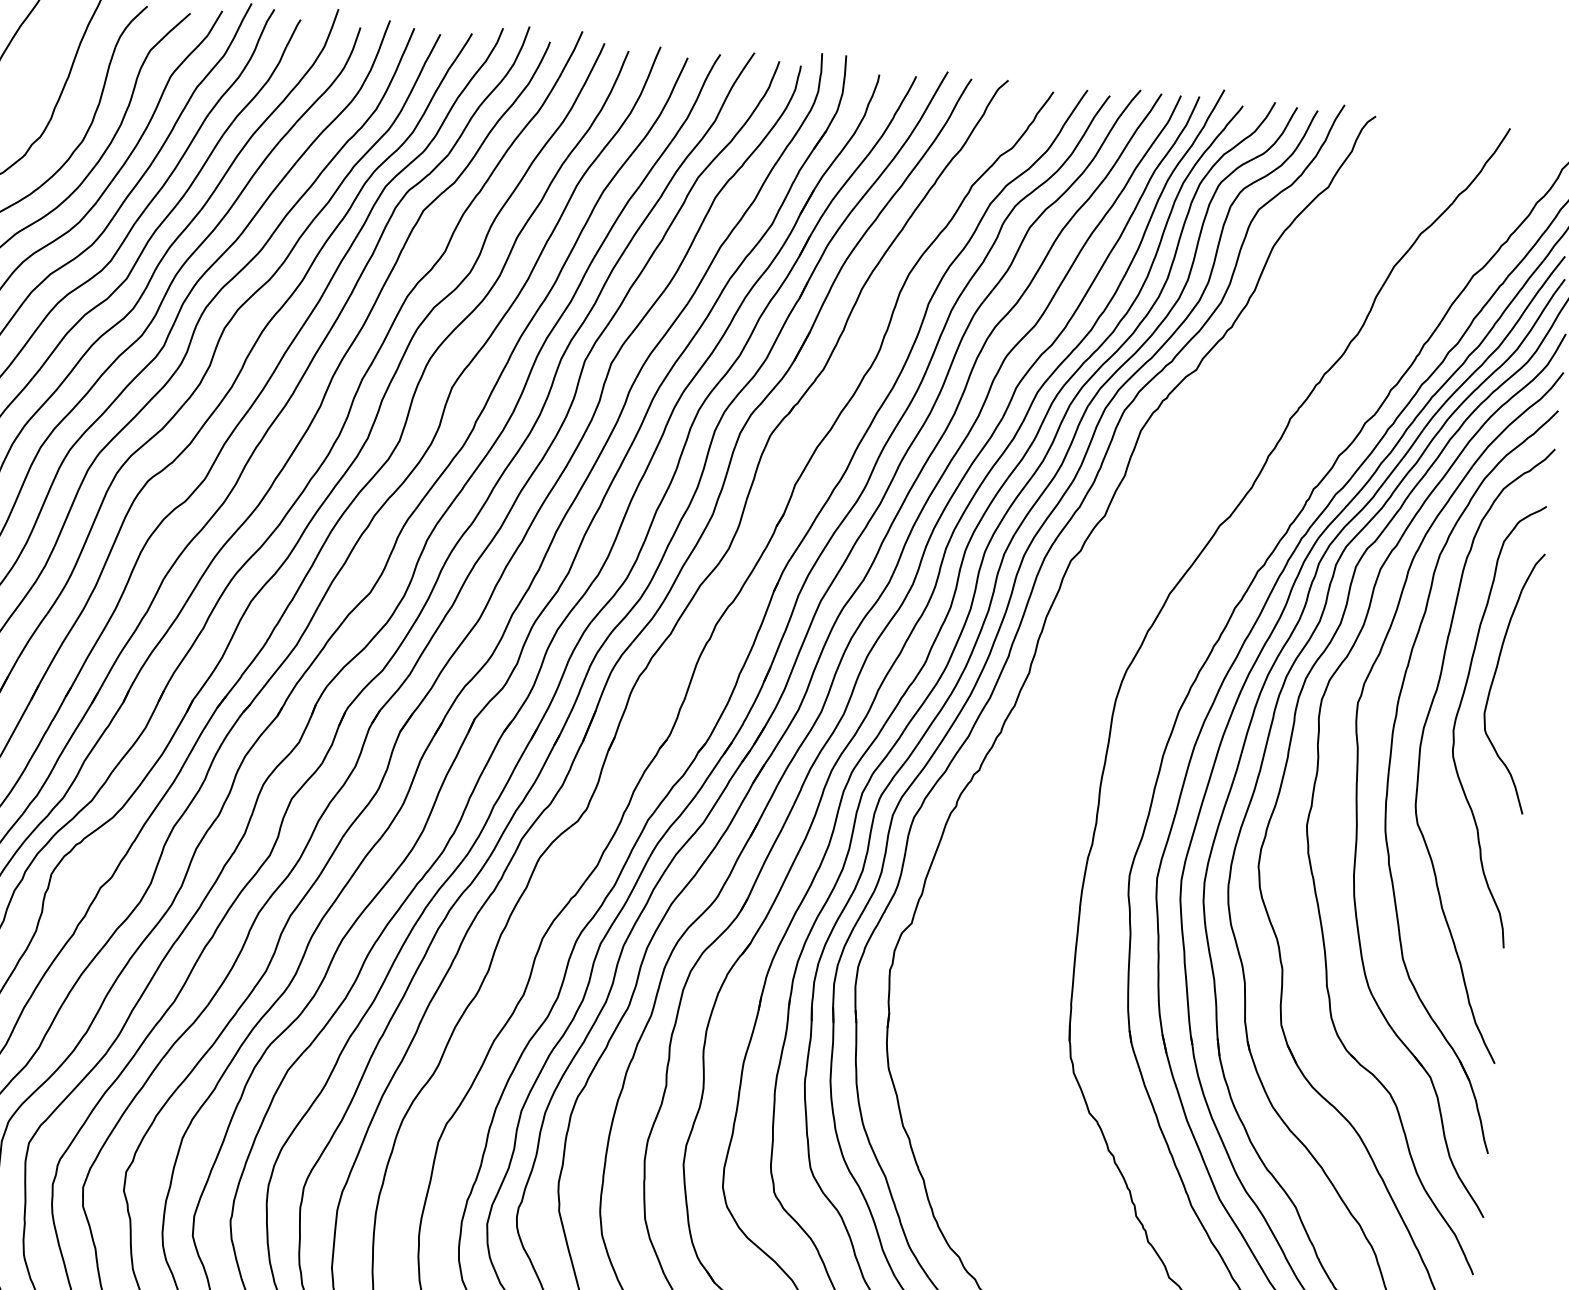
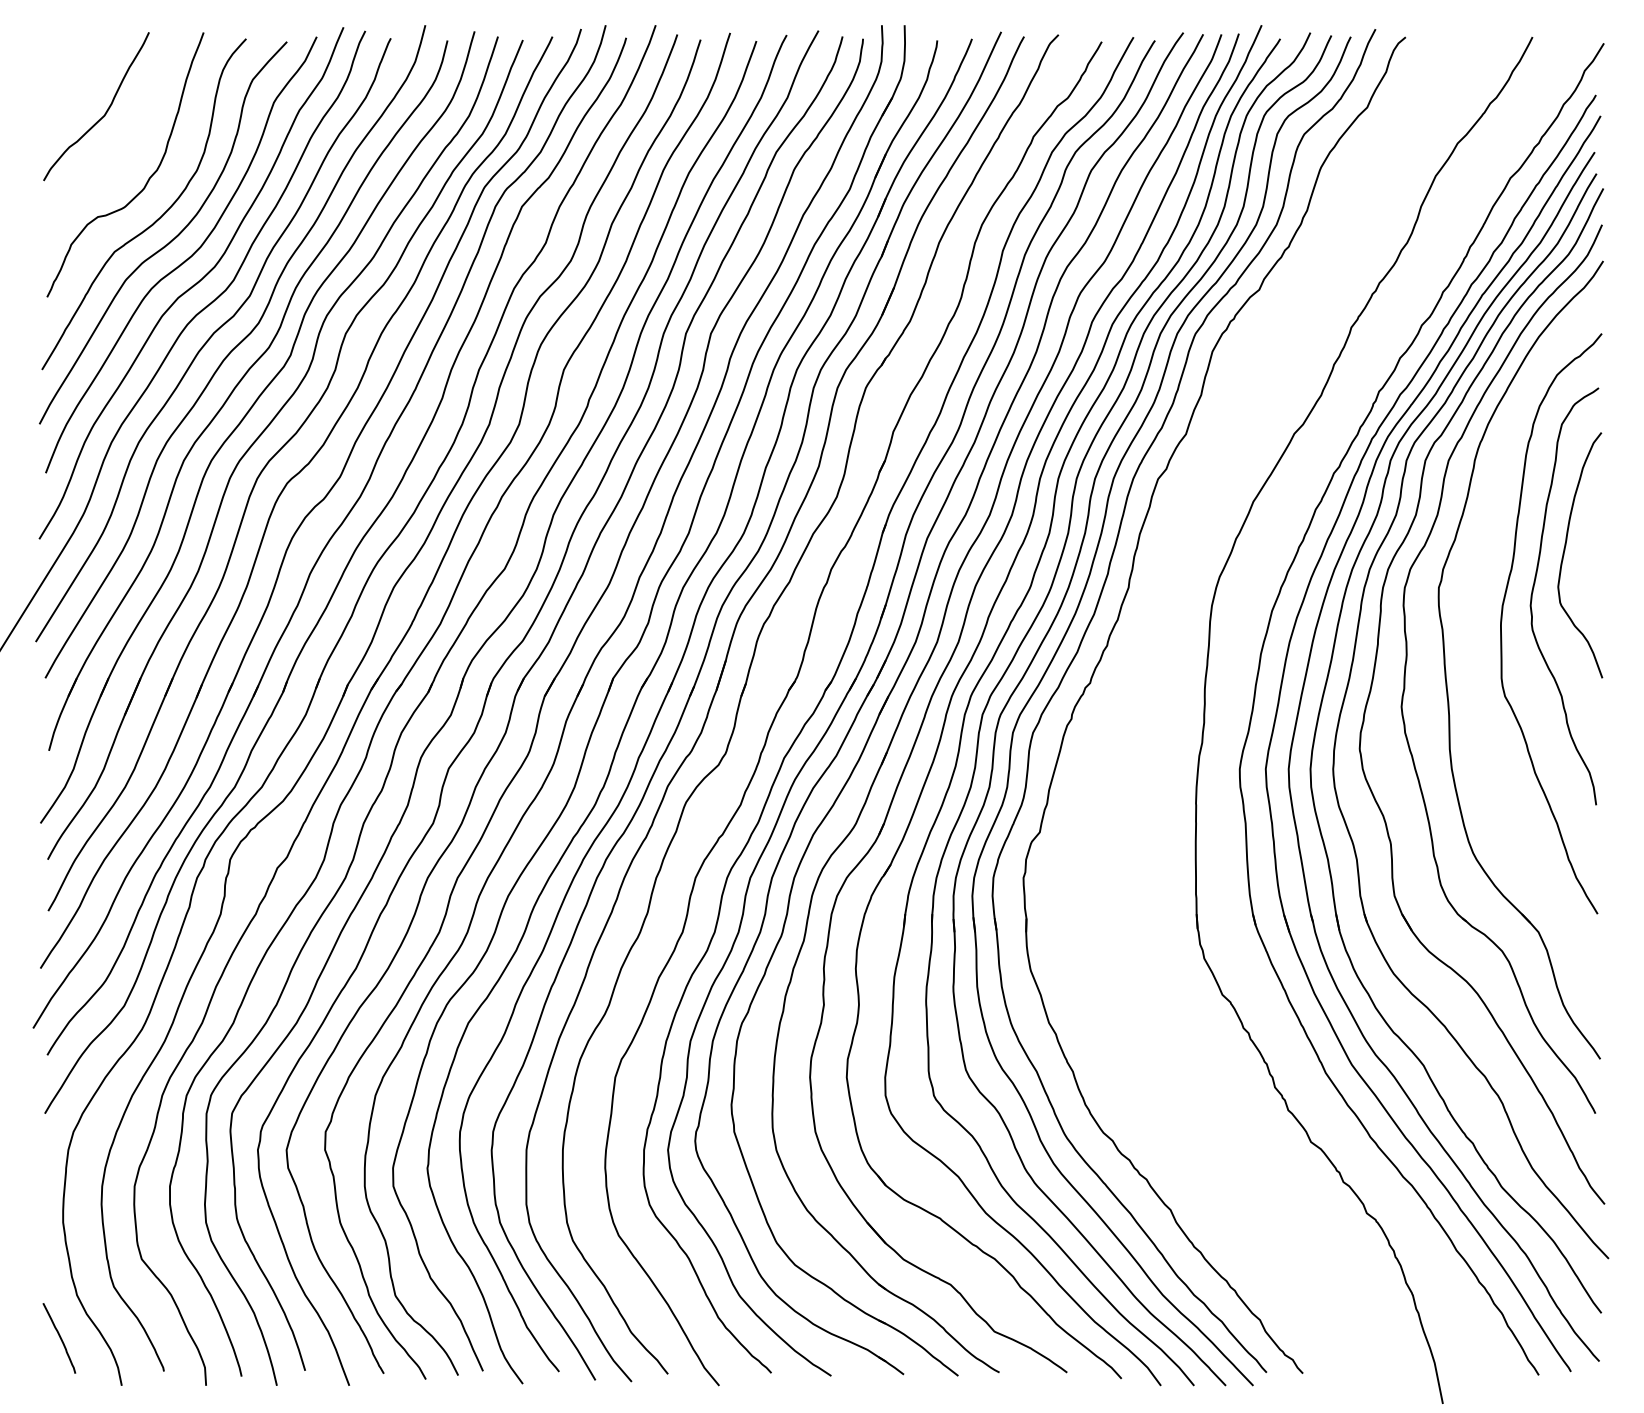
part: (1389, 770) -> (1474, 648), removed

